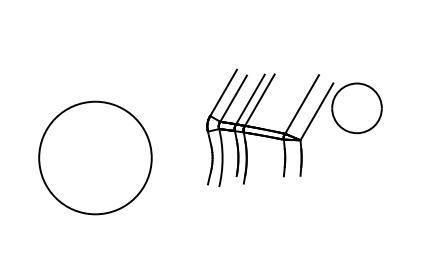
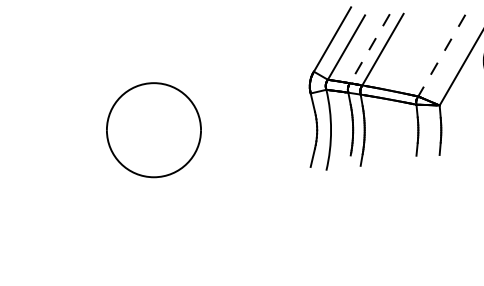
line: (250, 99) -> (369, 48), solid -> dashed
line: (302, 104) -> (442, 55), solid -> dashed
part: (95, 157) -> (153, 129), size x0.6

